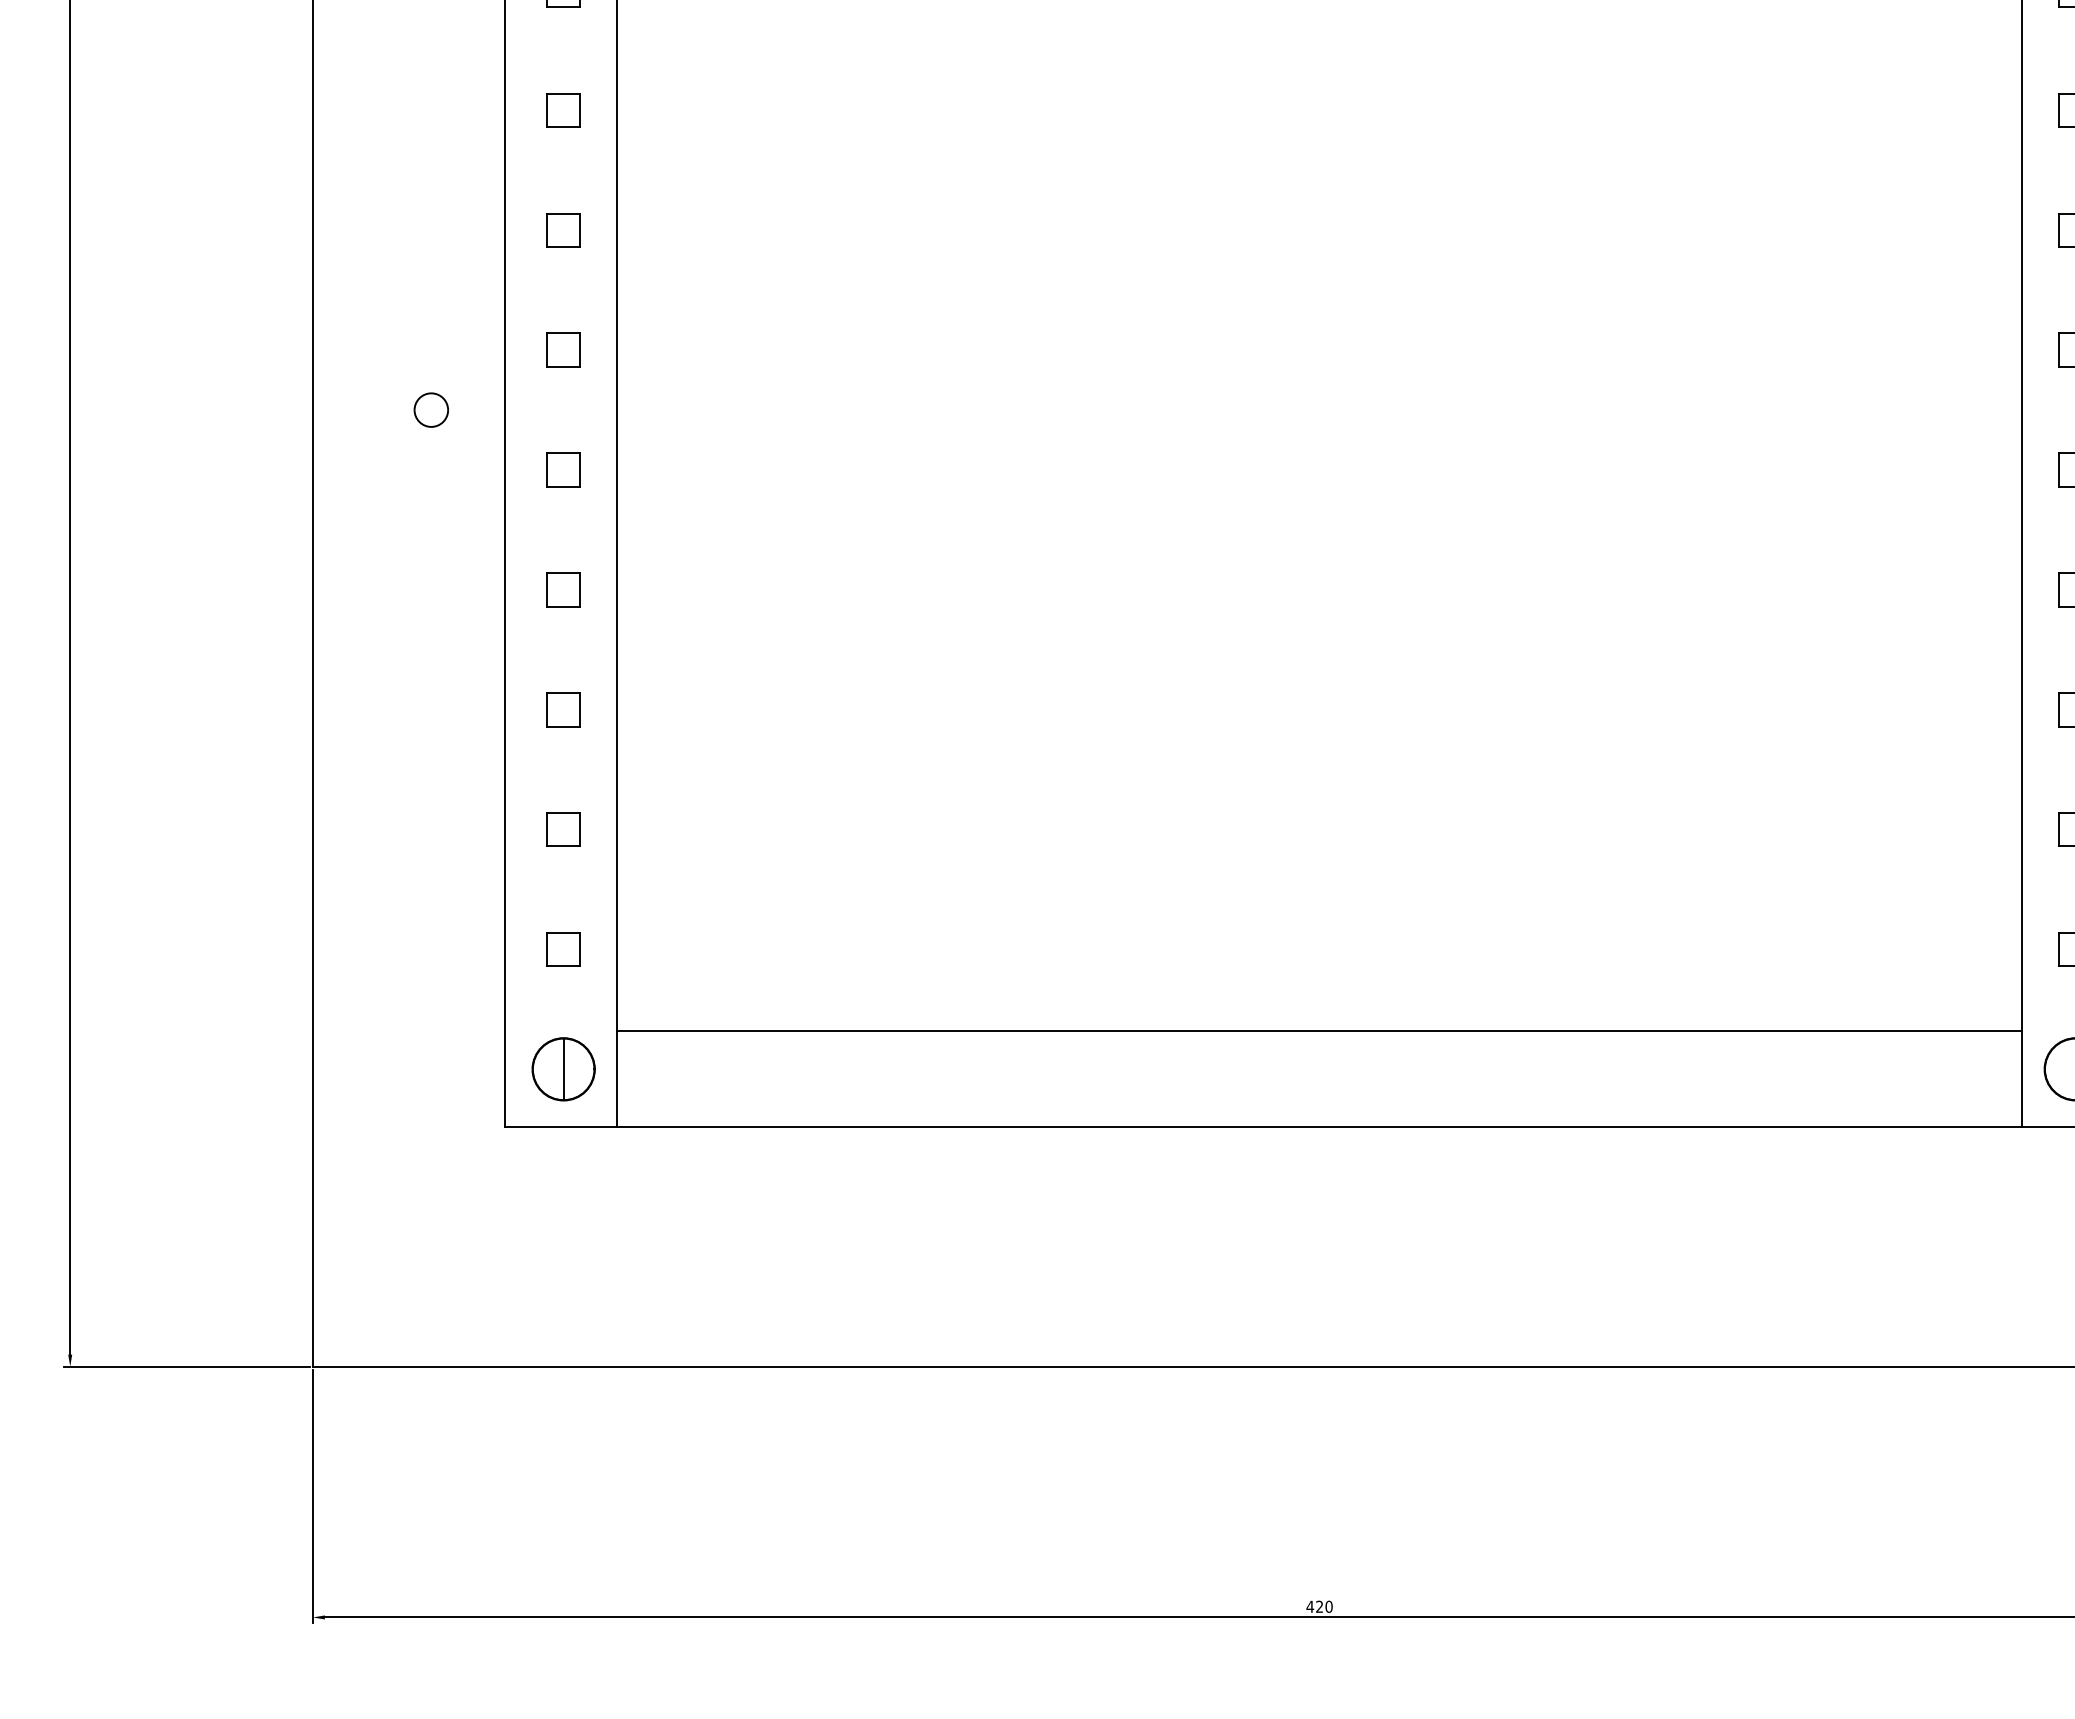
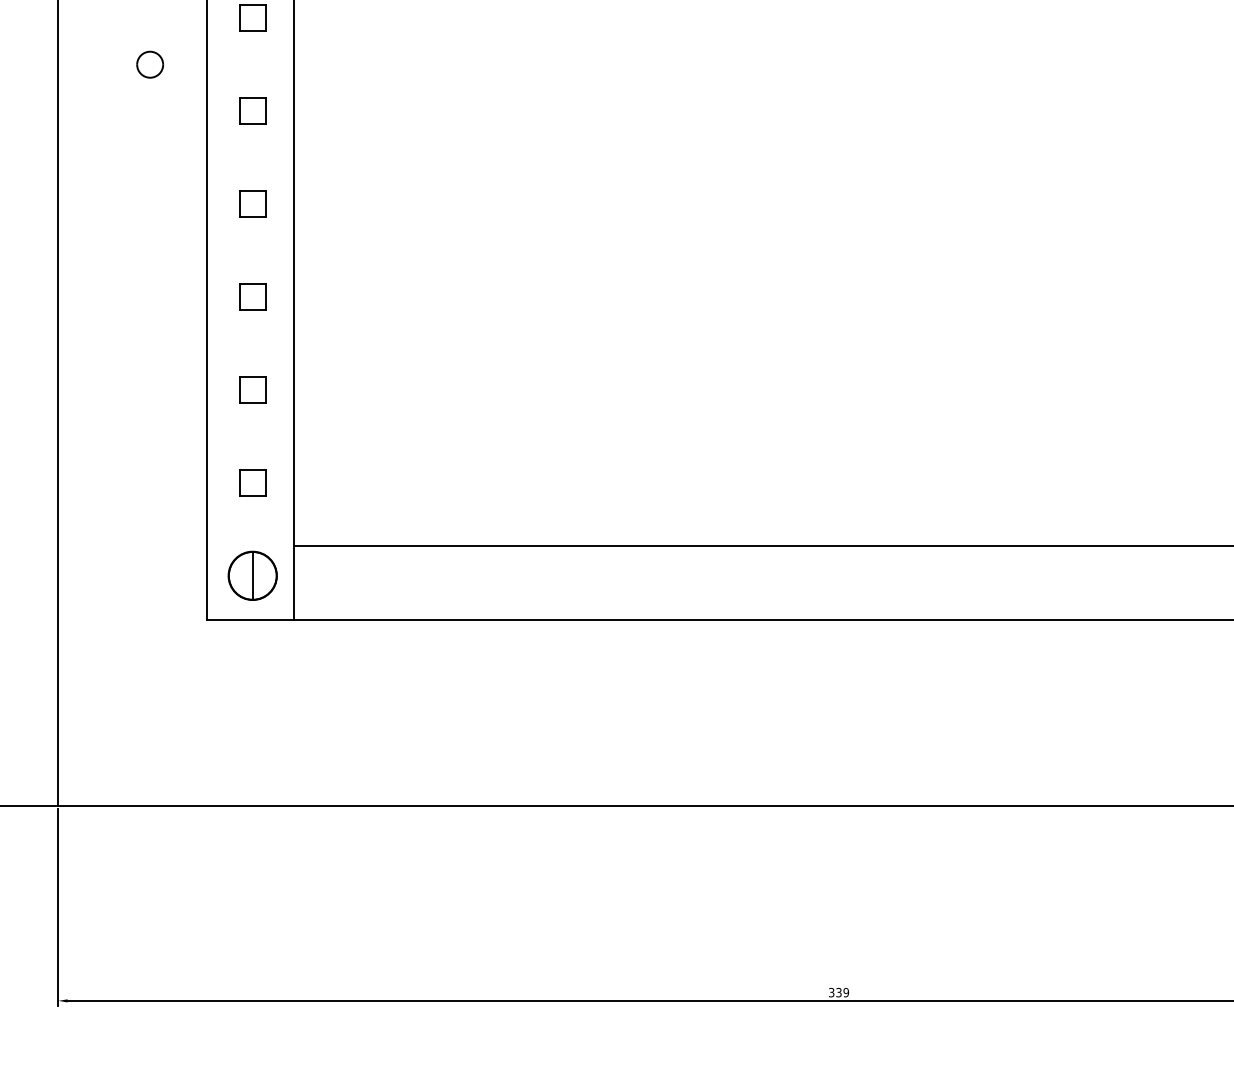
text: (1319, 1606) -> (838, 992), 420 -> 339

